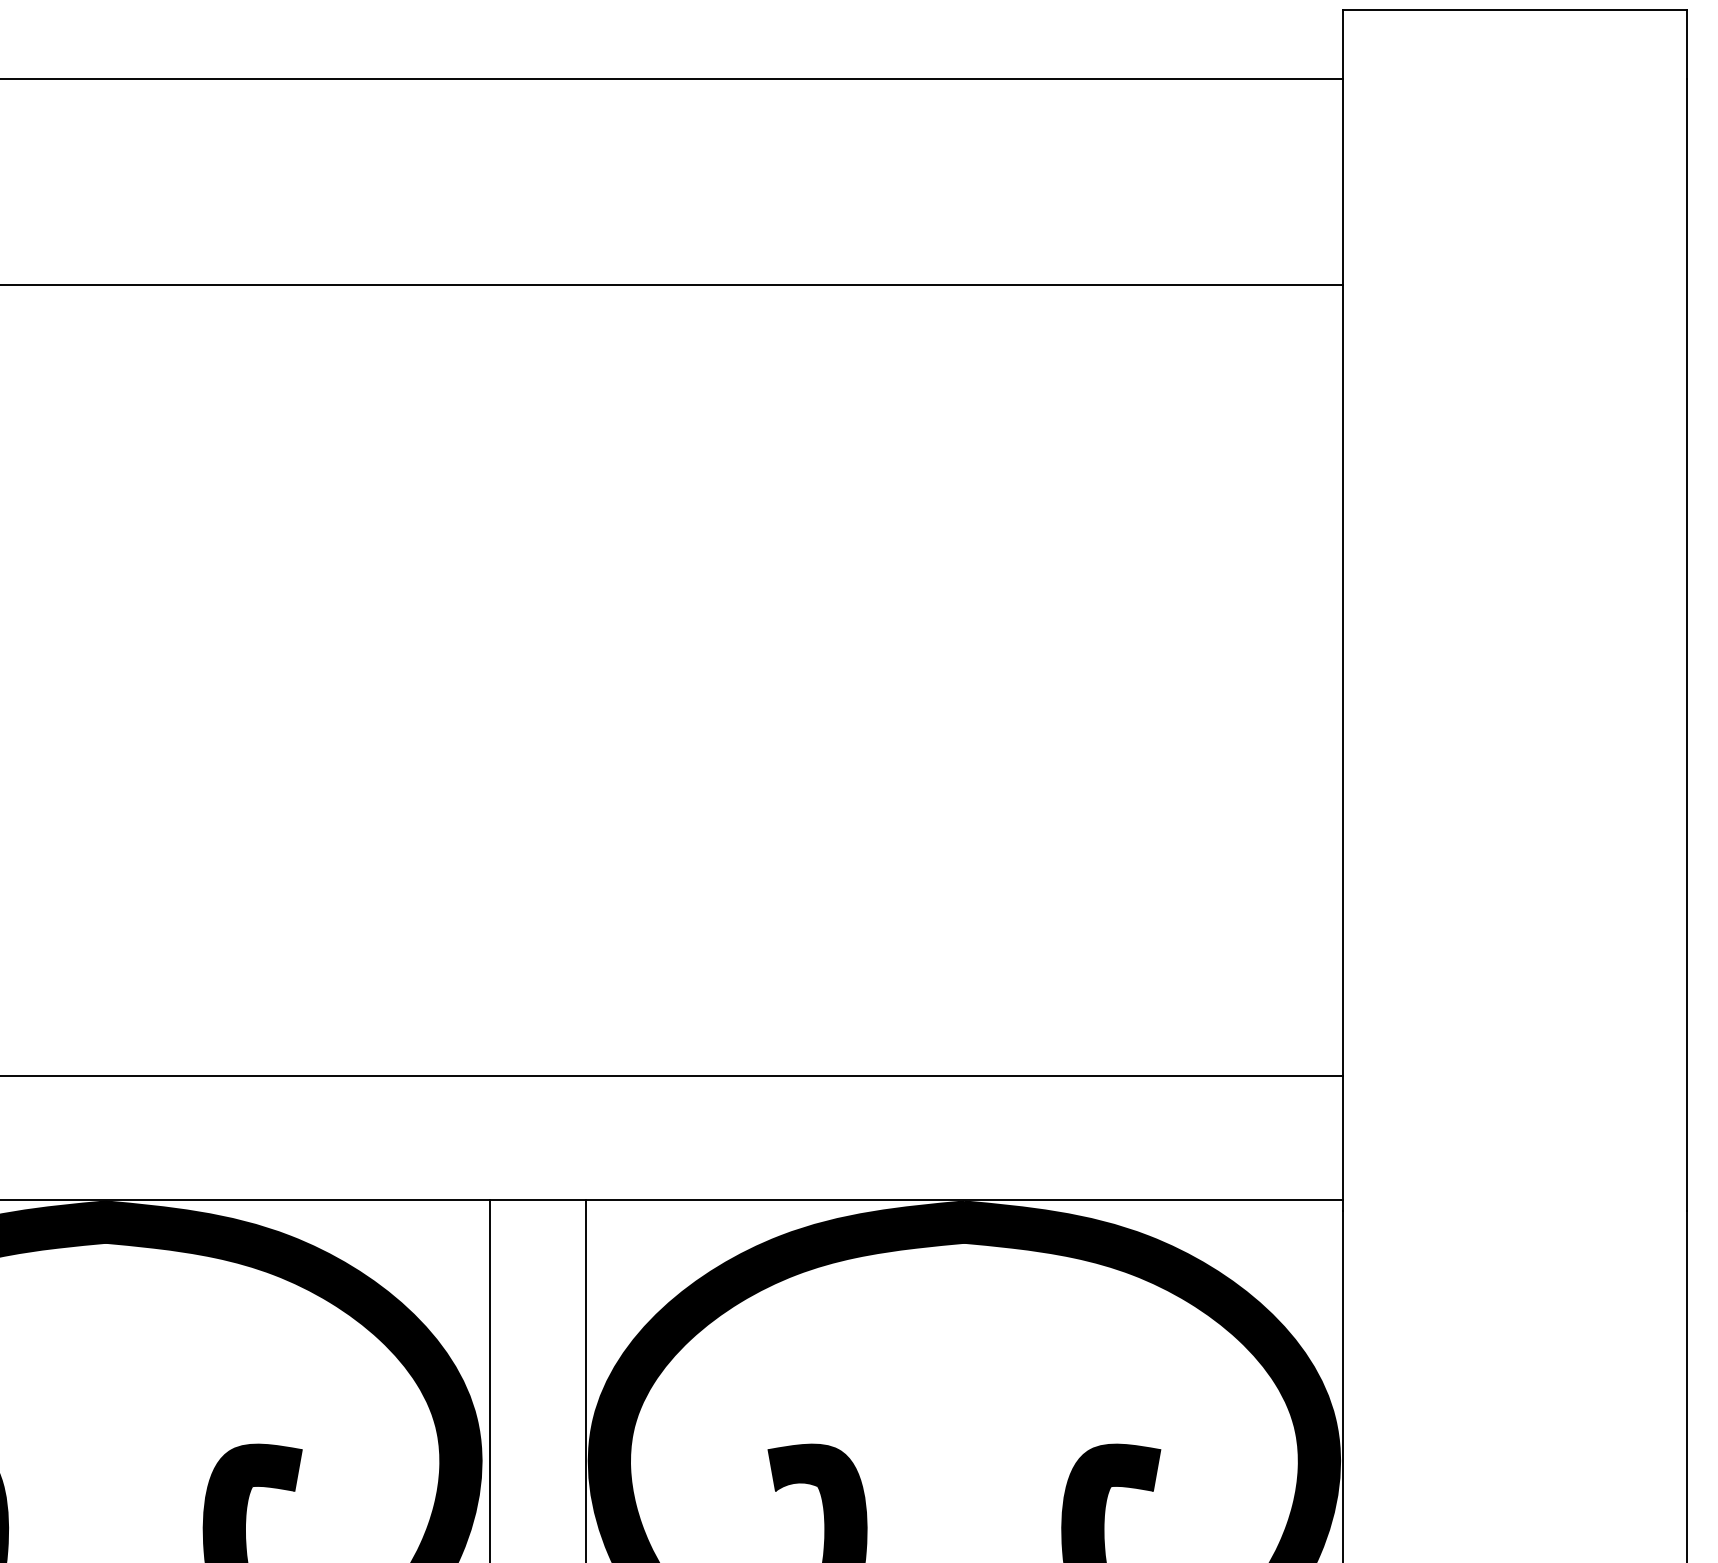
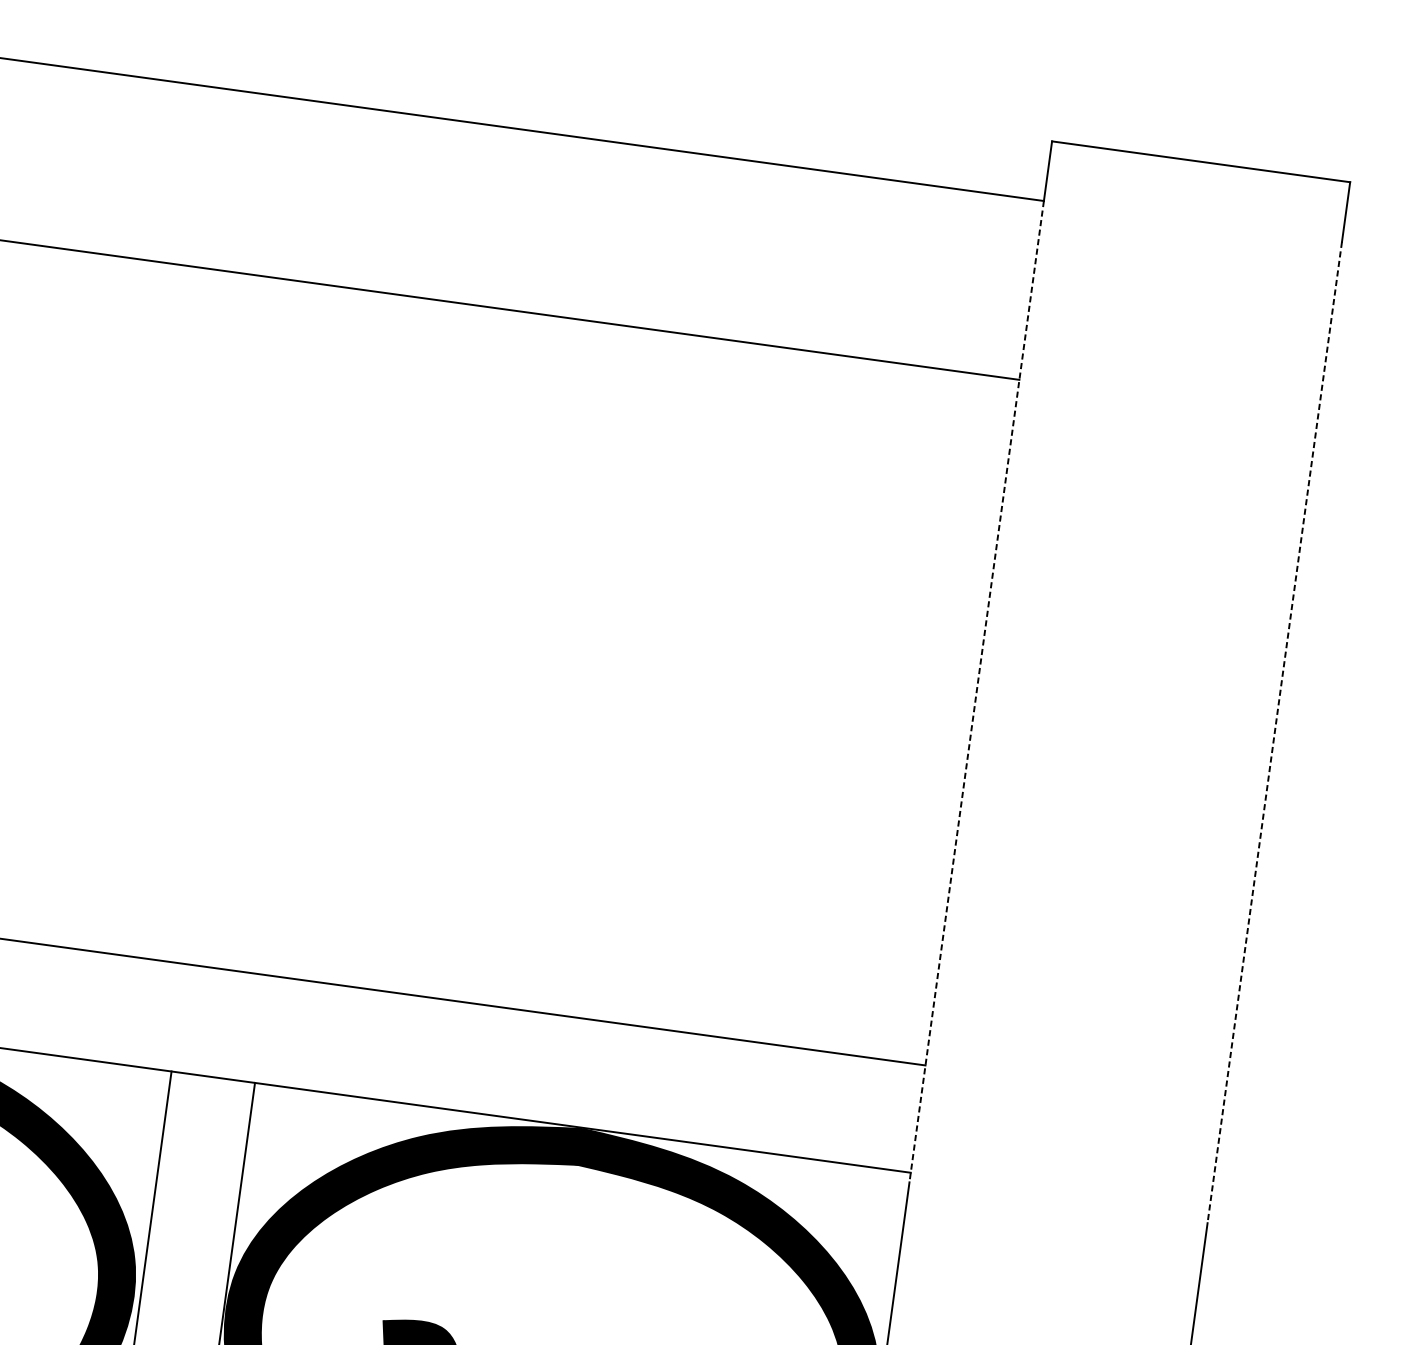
line: (1342, 645) -> (976, 692), solid -> dashed
line: (1686, 645) -> (1274, 733), solid -> dashed

